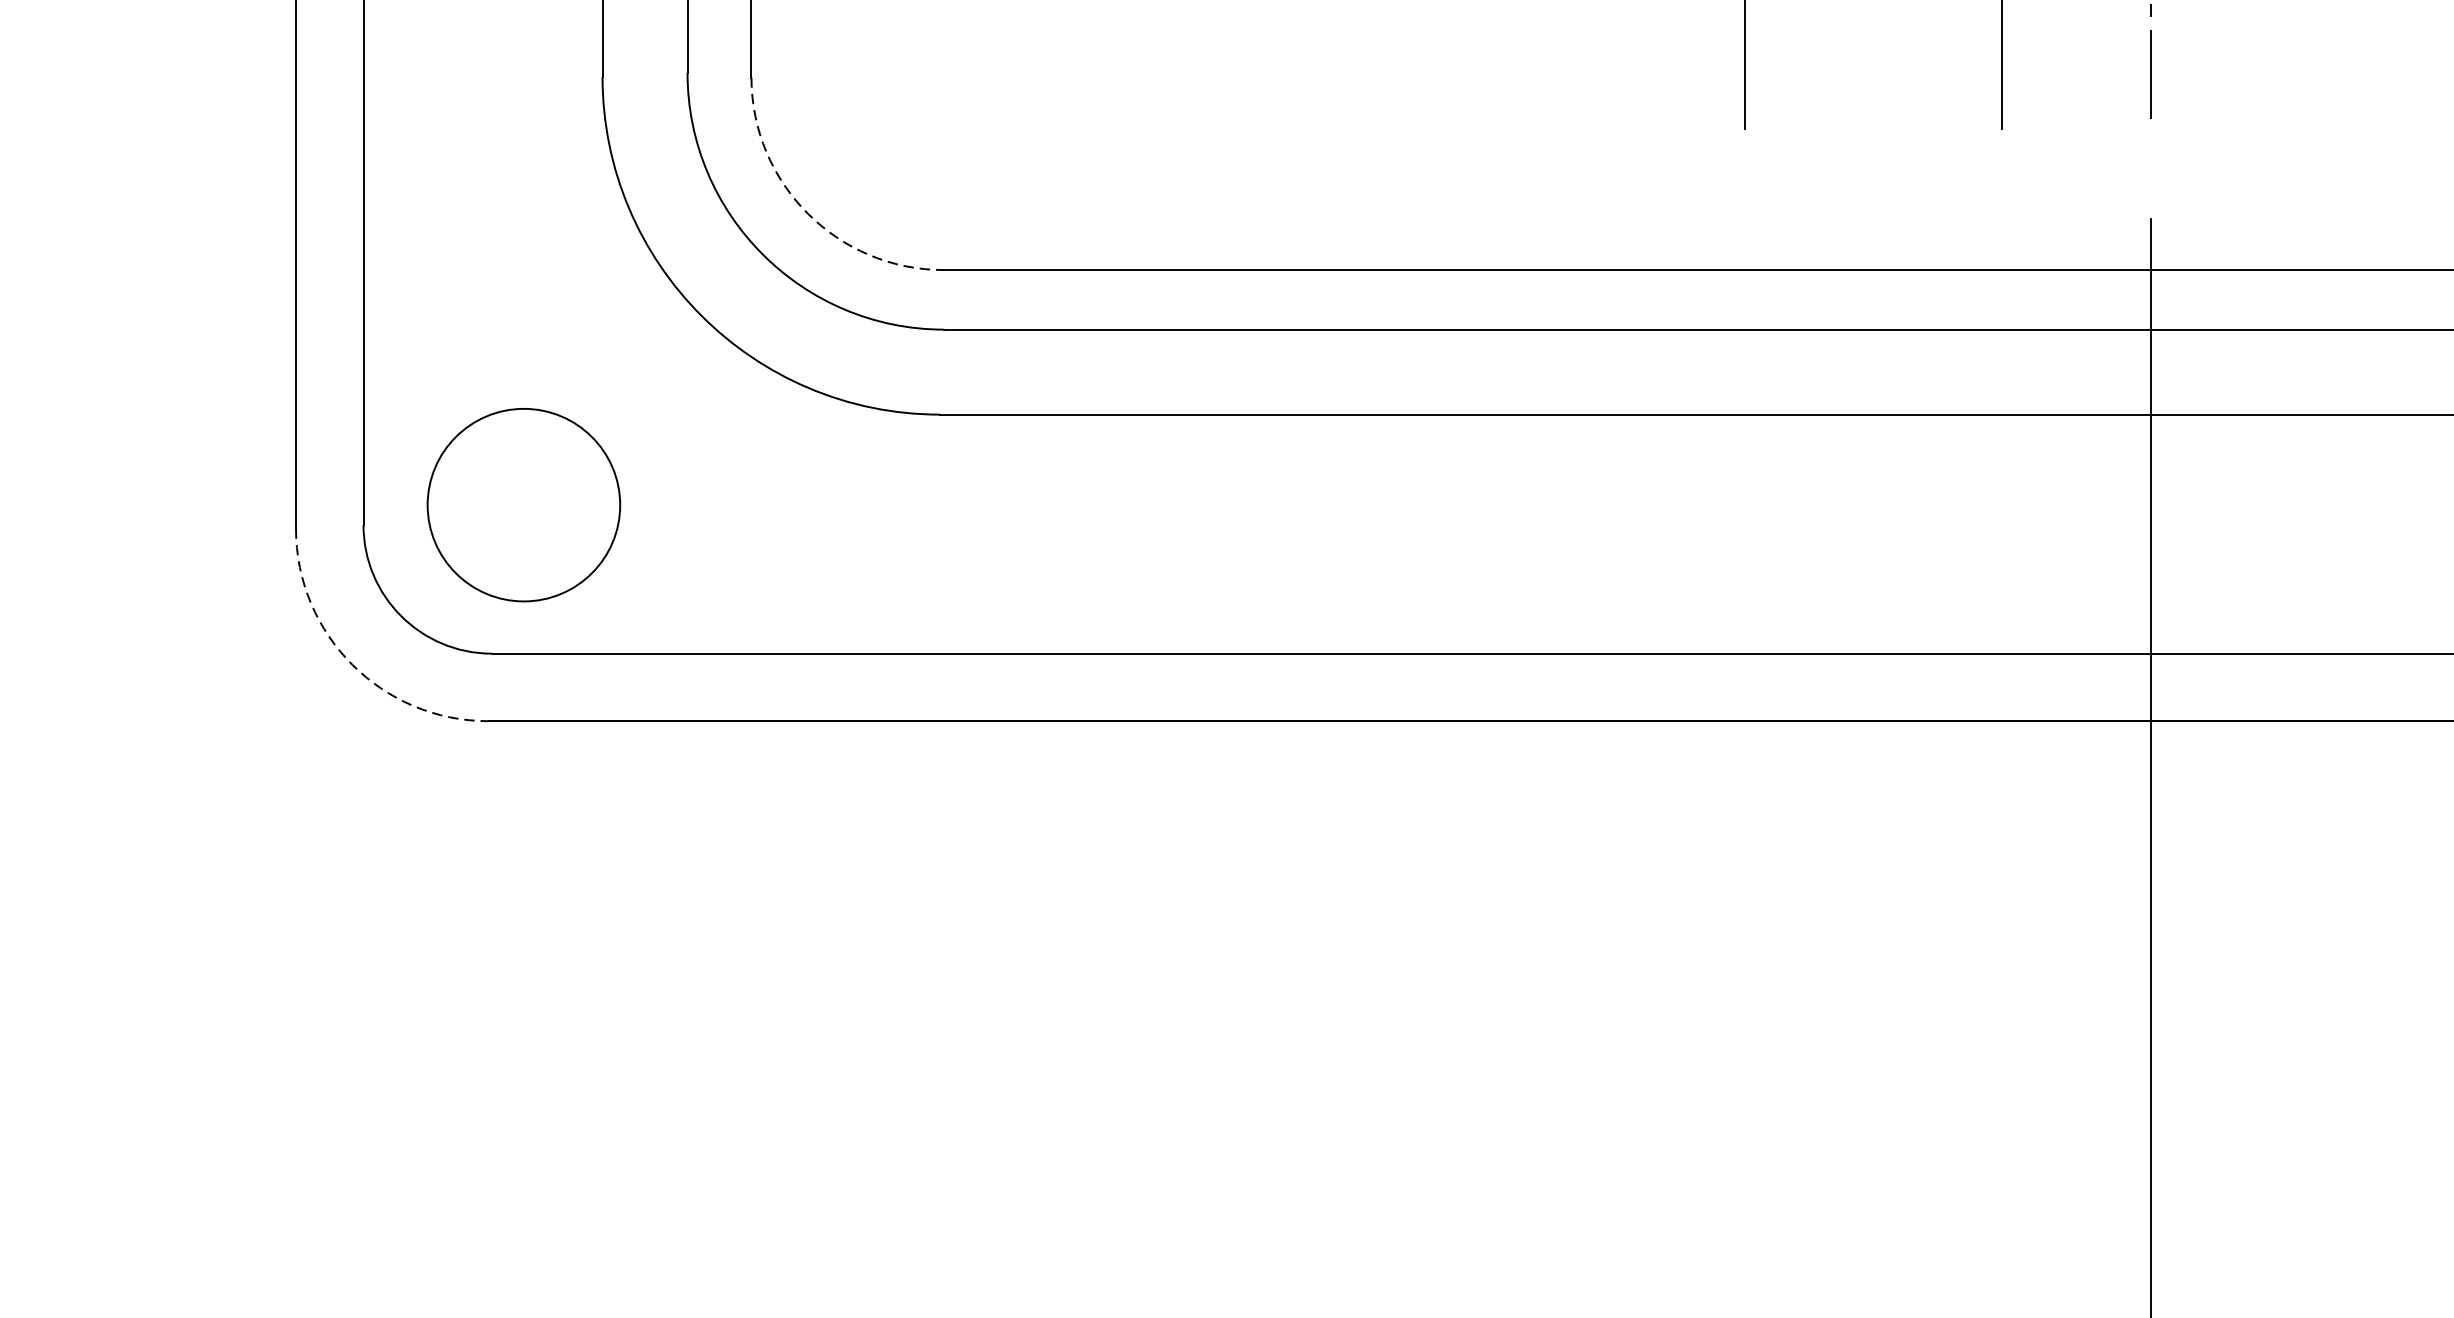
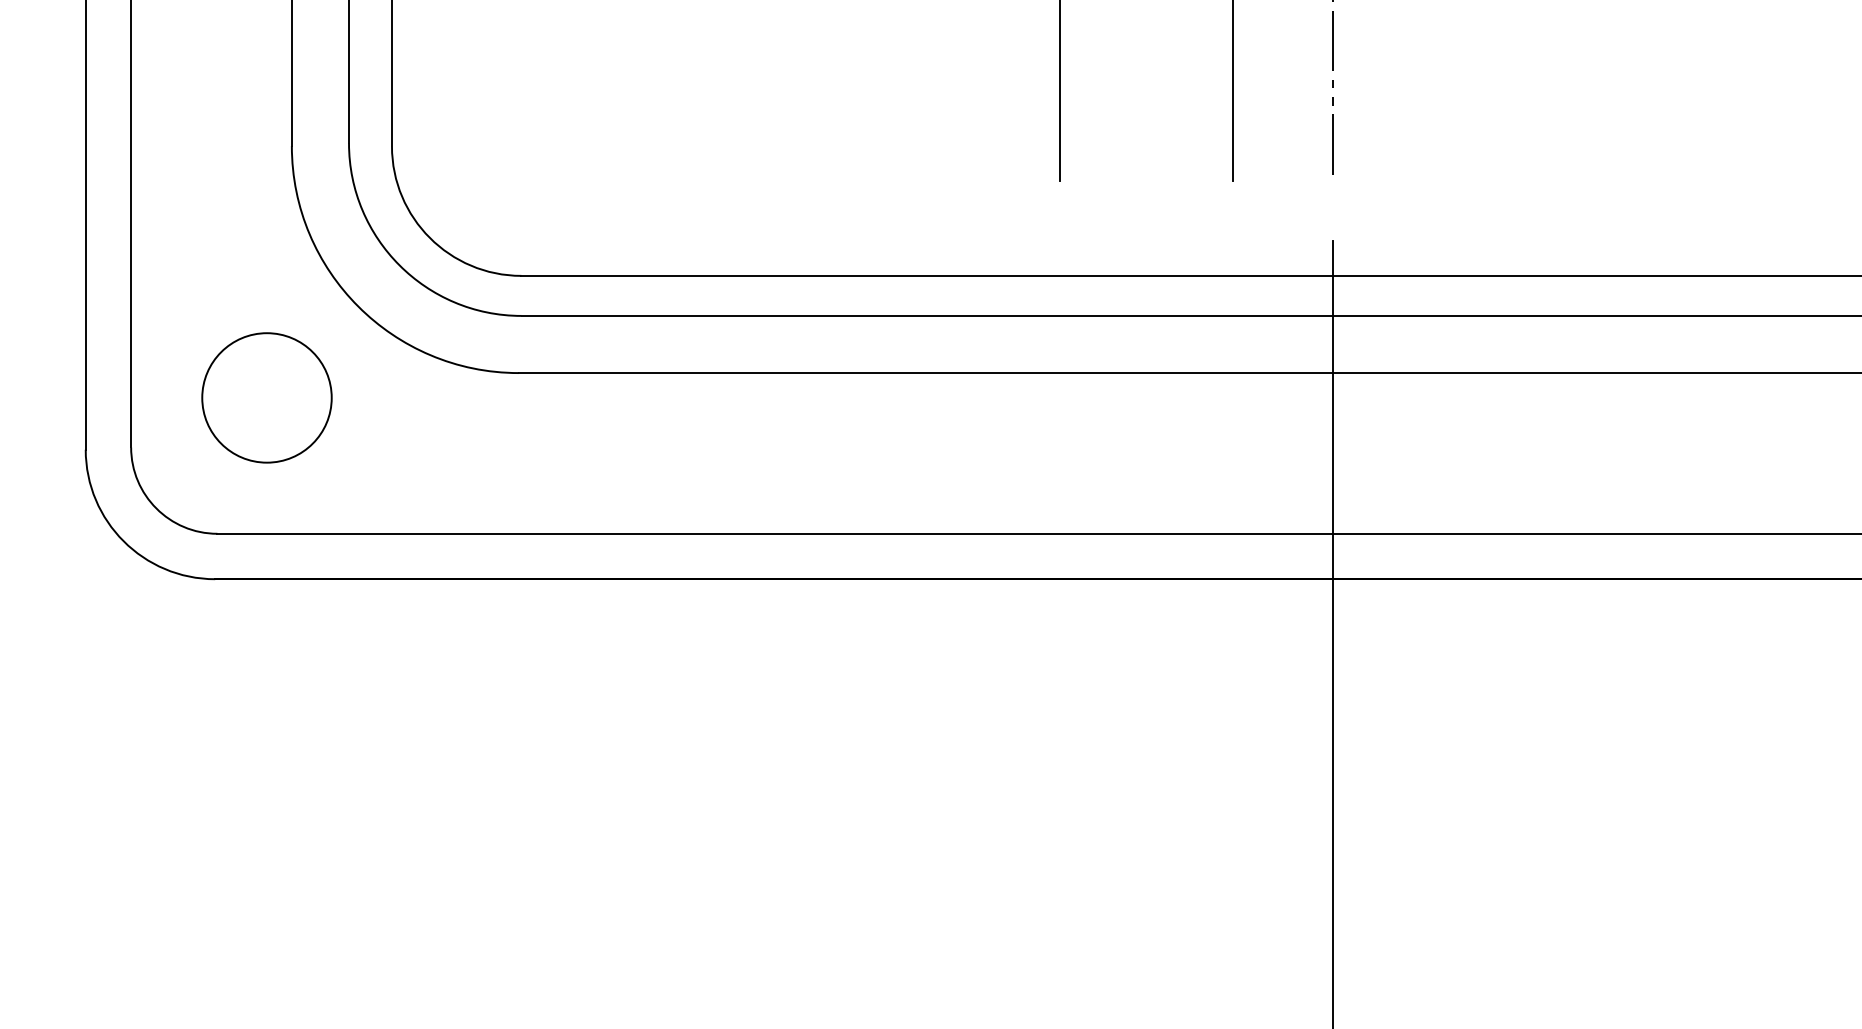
arc: (807, 212) -> (429, 237), dashed -> solid
circle: (523, 504) -> (266, 397), moved
arc: (352, 665) -> (123, 541), dashed -> solid

